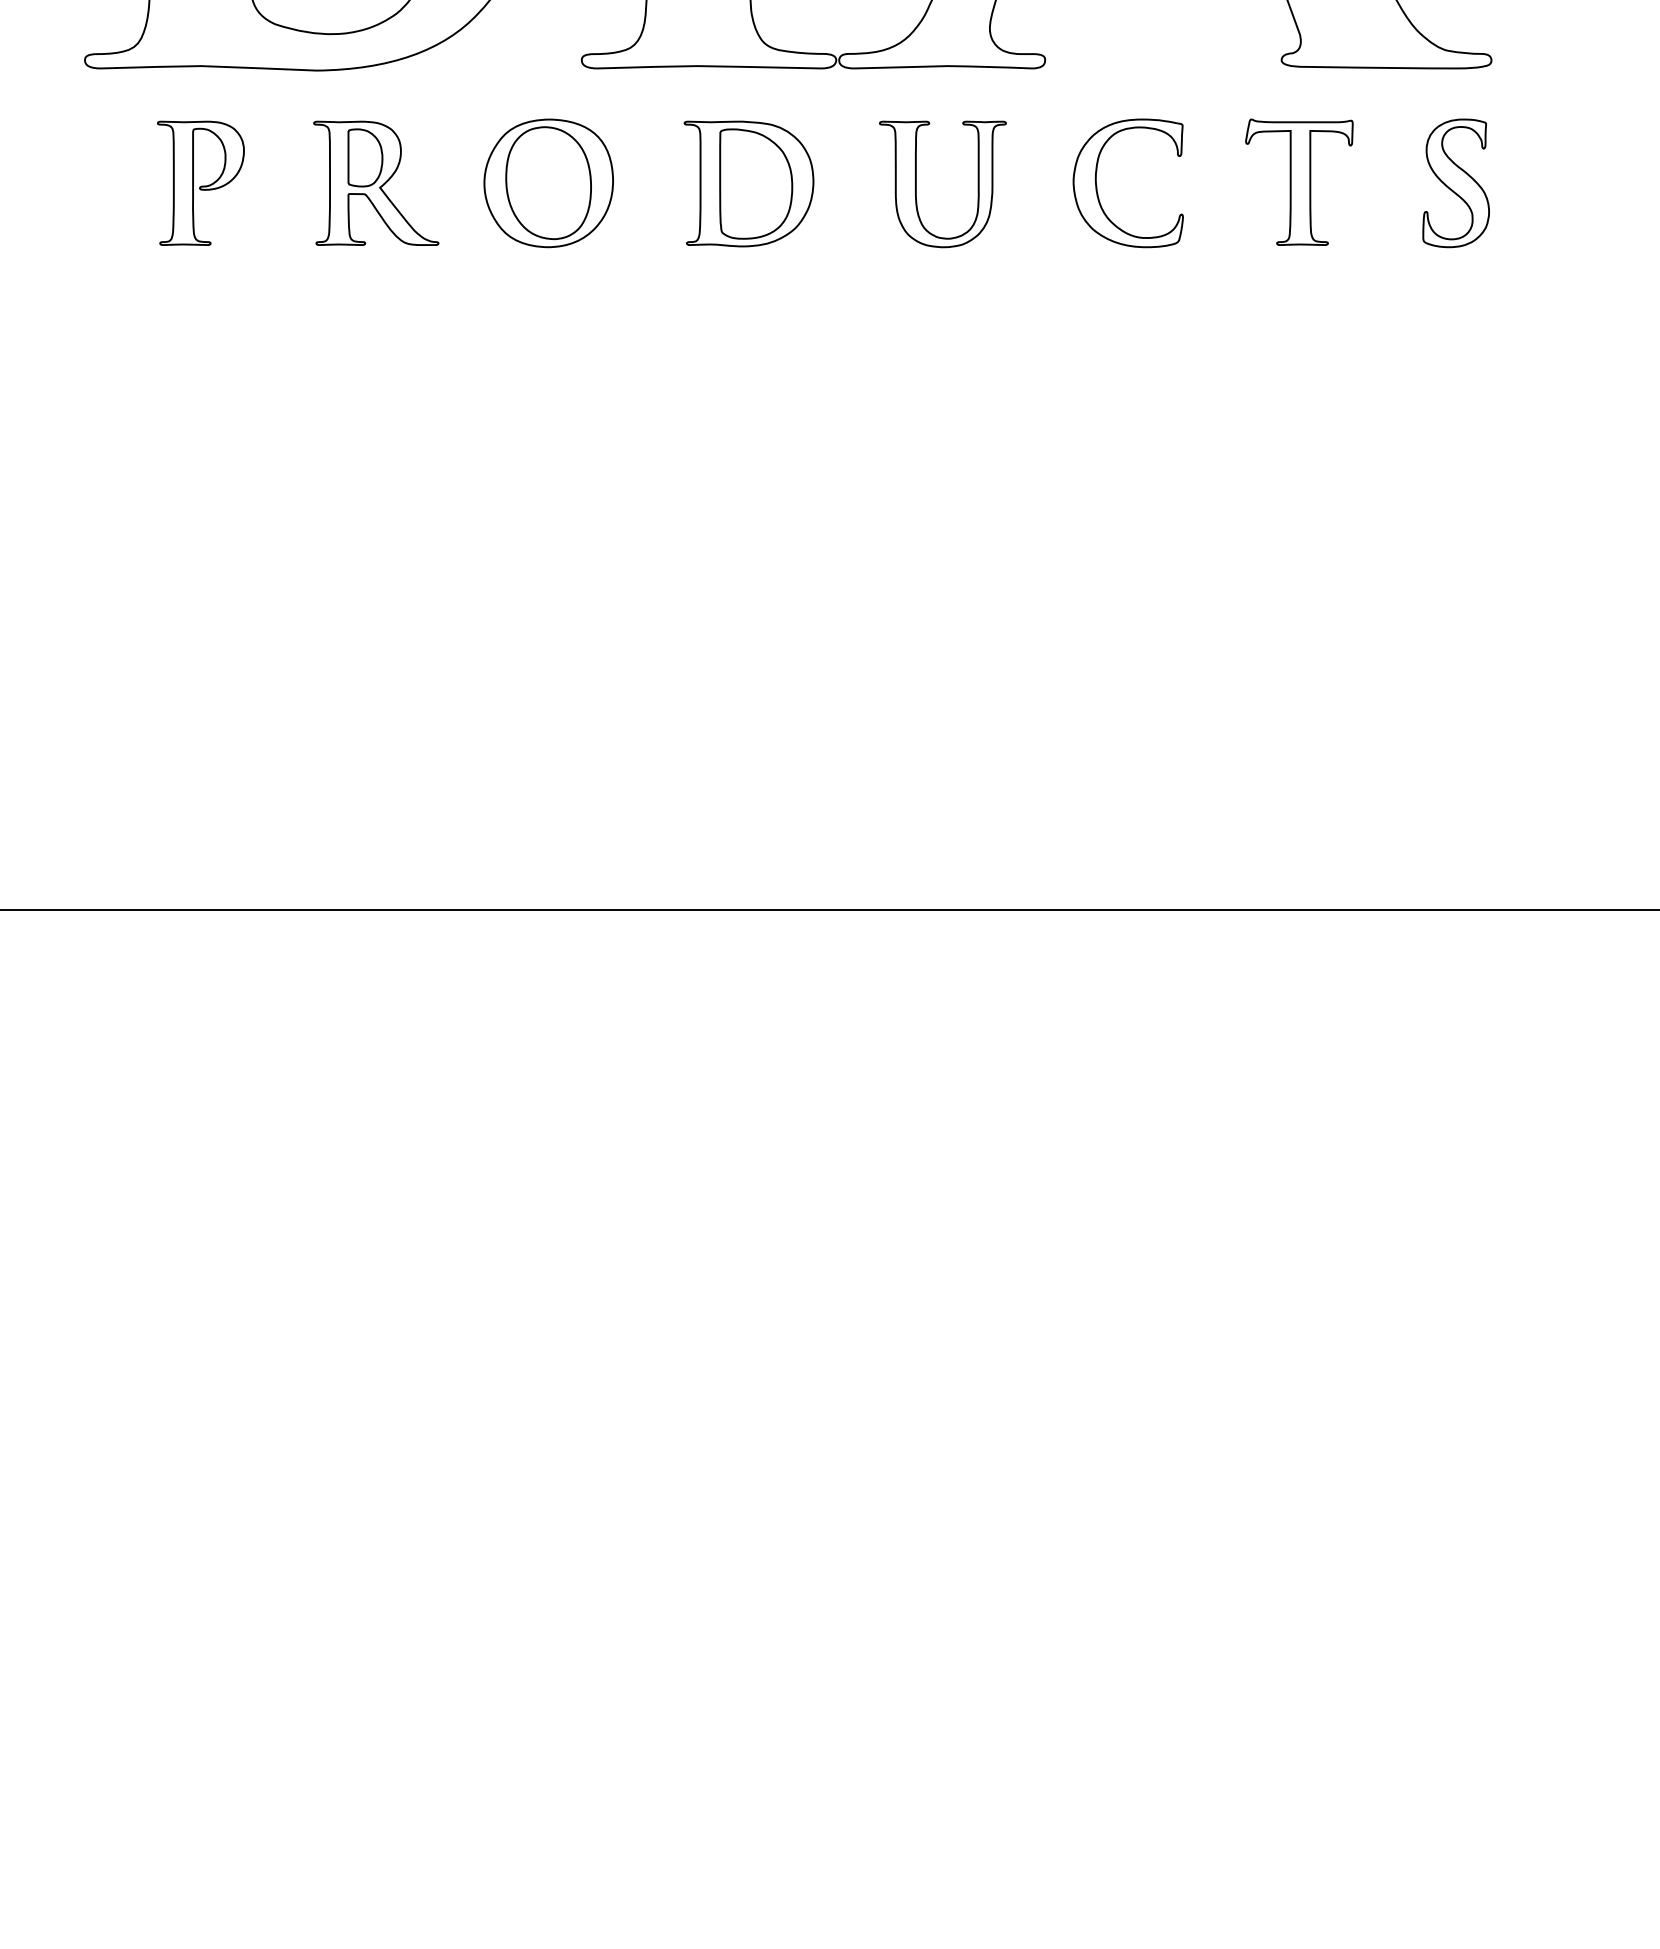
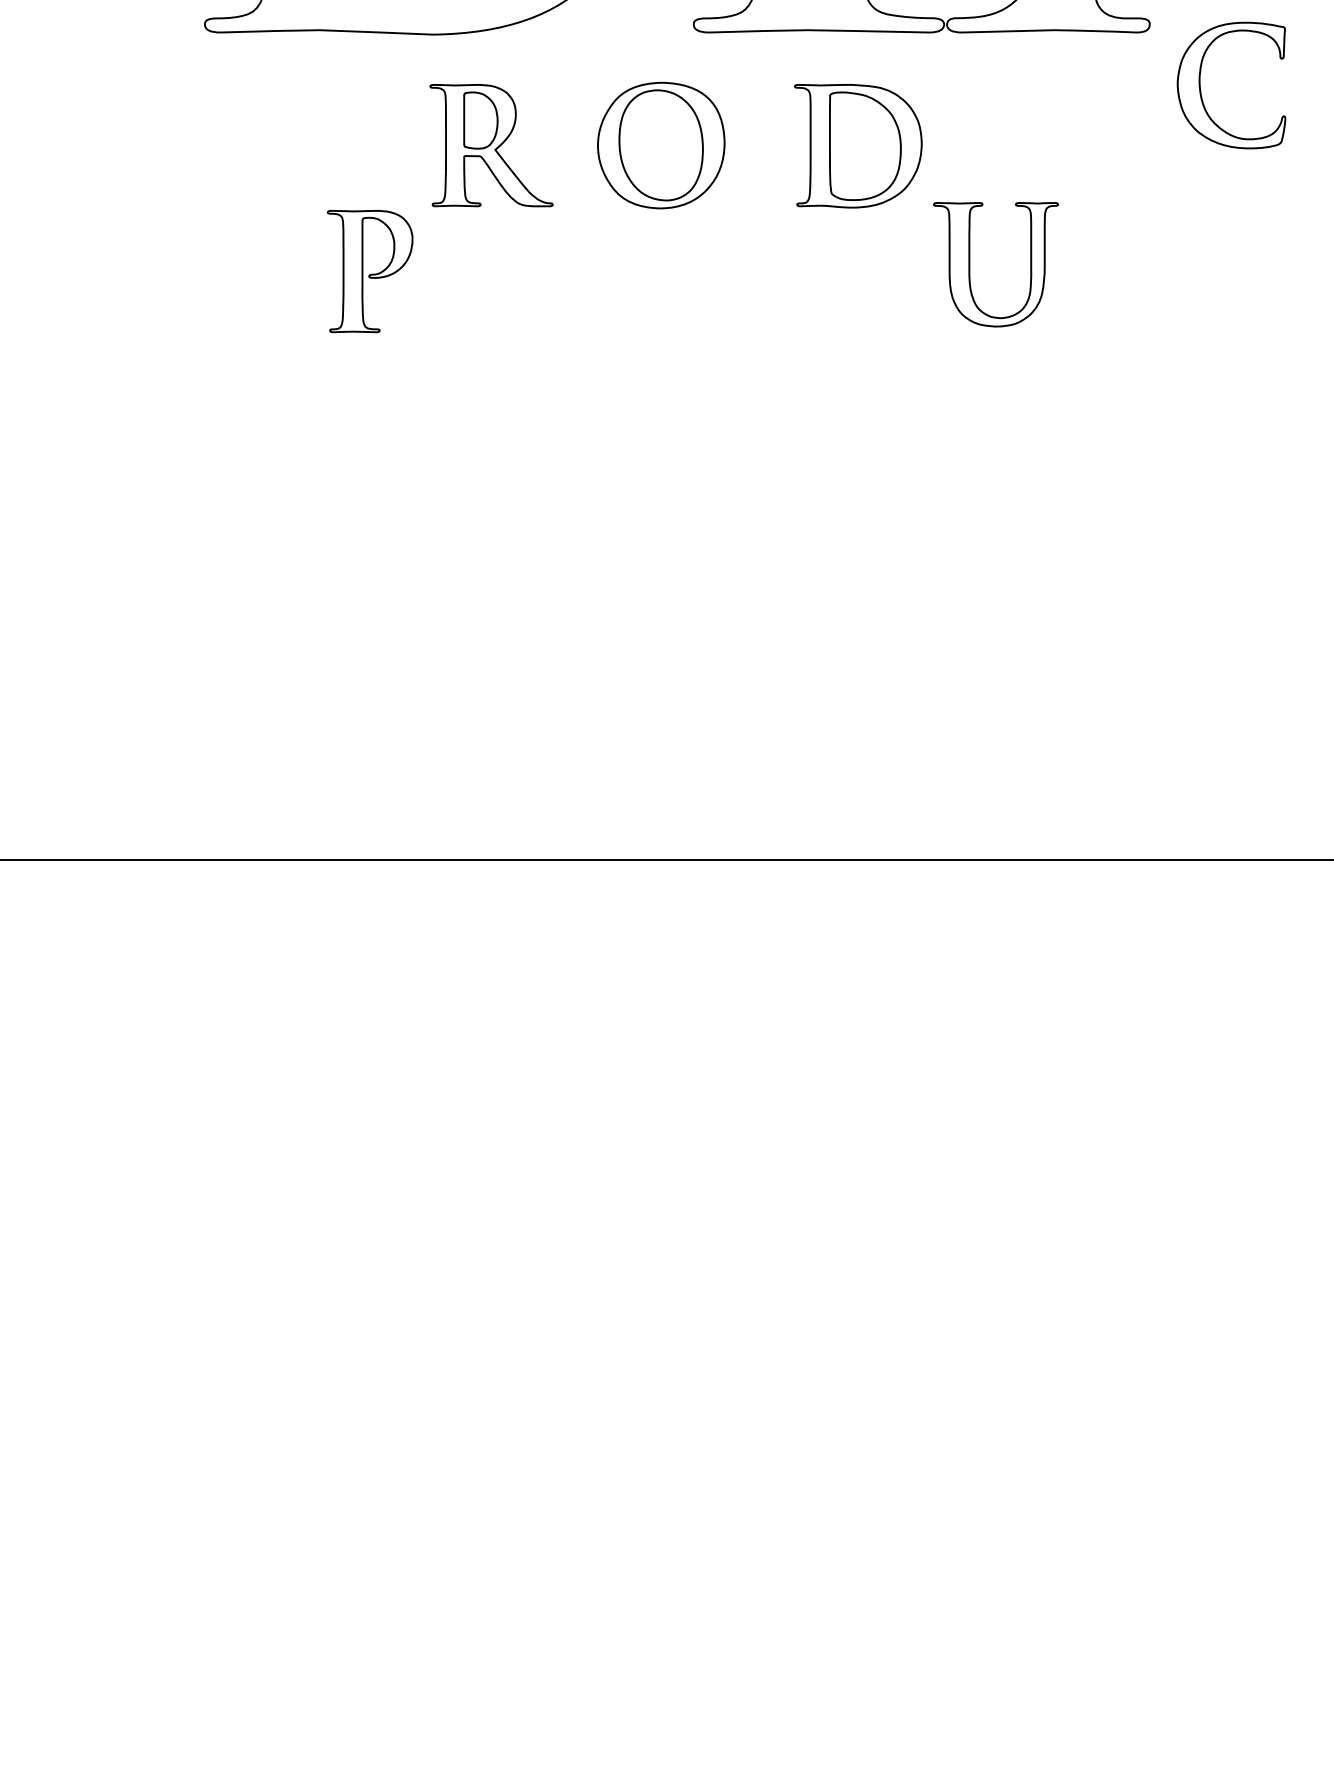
part: (200, 182) -> (369, 270), moved
part: (916, 184) -> (969, 264), moved
part: (1097, 185) -> (1201, 87), moved

